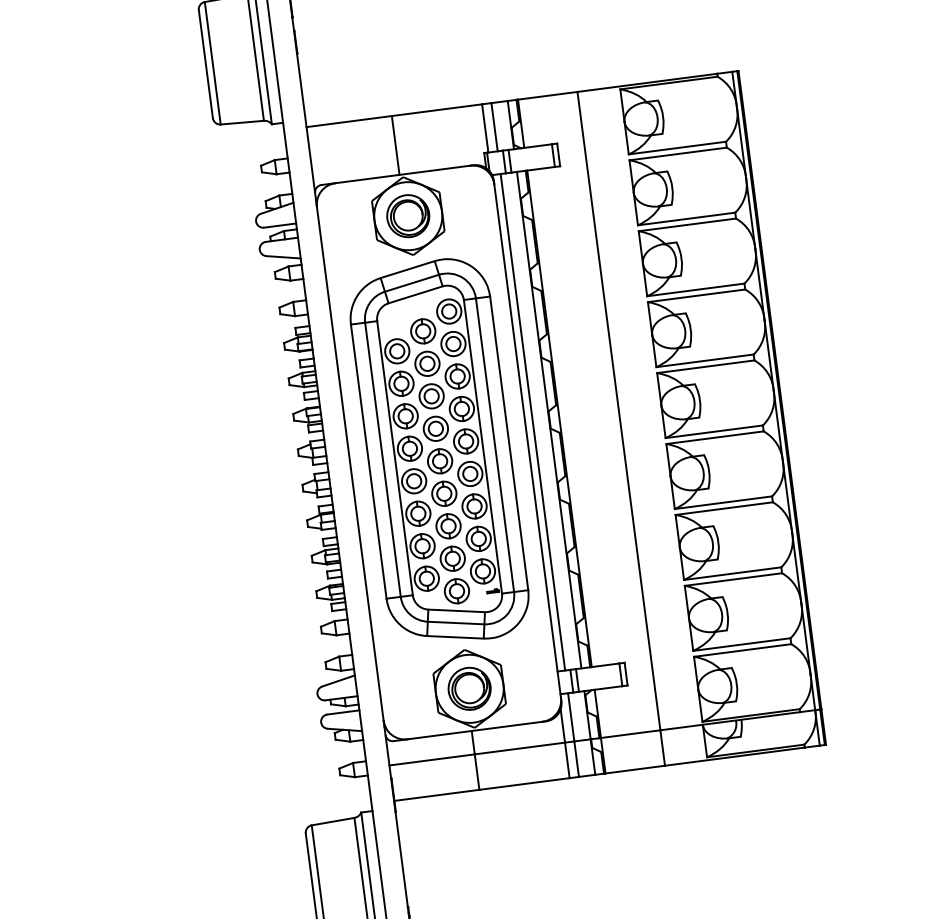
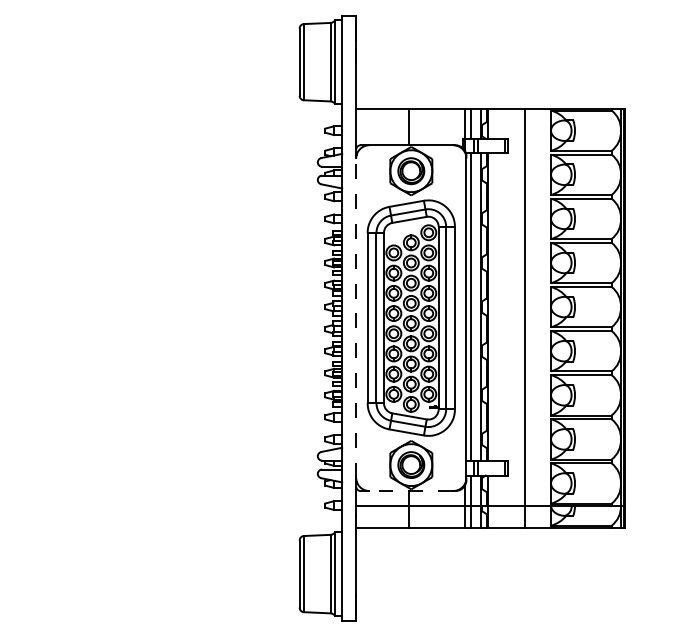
line: (350, 464) -> (356, 318), solid -> dashed
line: (475, 731) -> (411, 491), solid -> dashed

